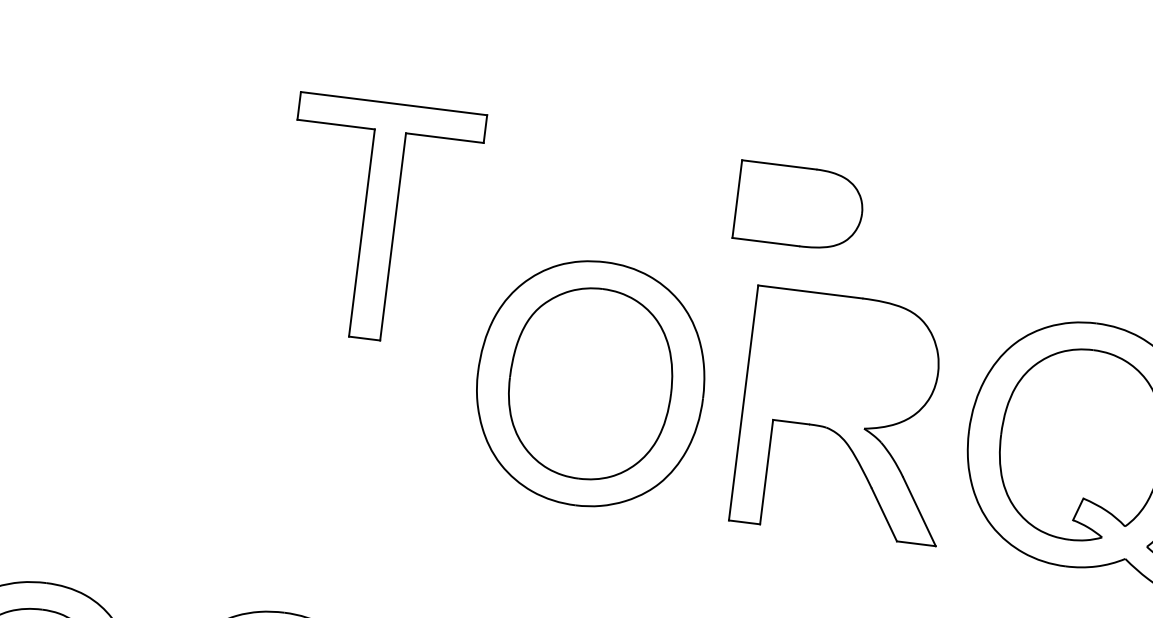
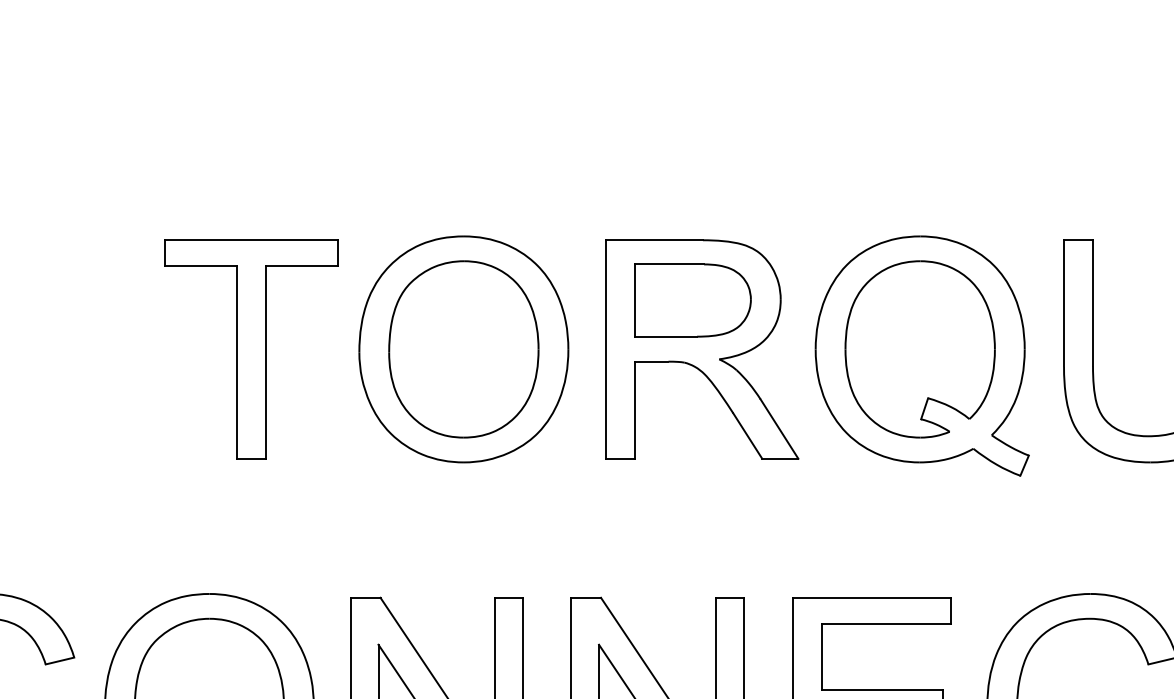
part: (799, 206) -> (692, 300), moved
part: (379, 221) -> (251, 349), moved

